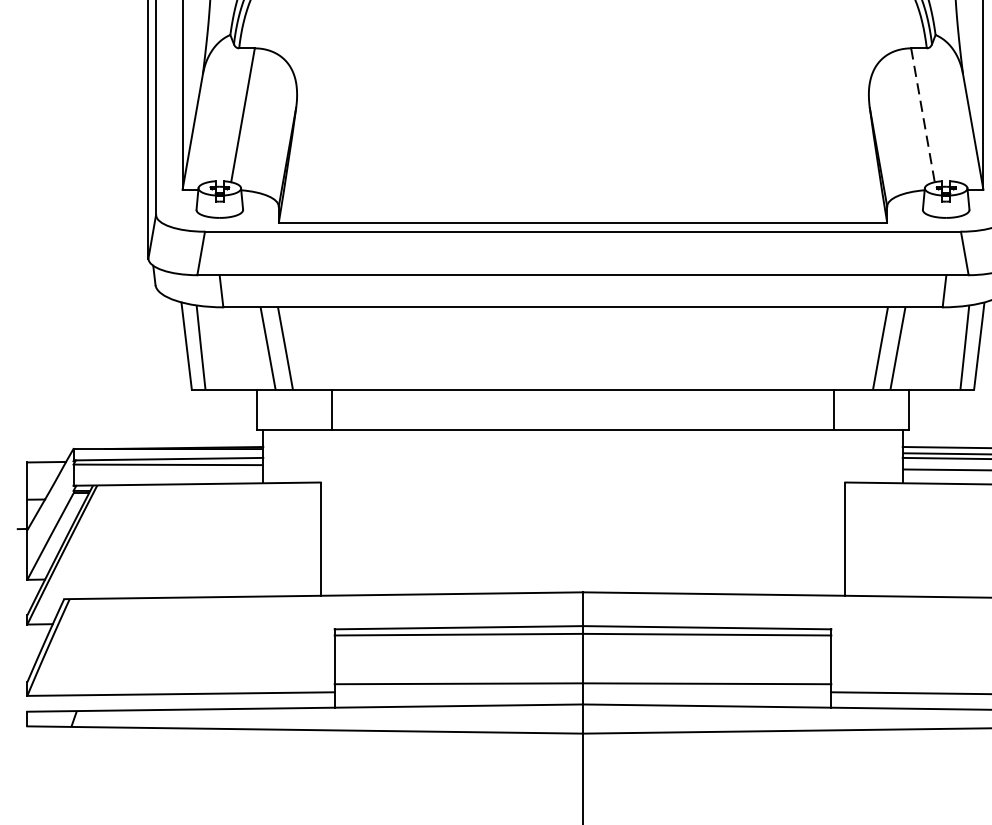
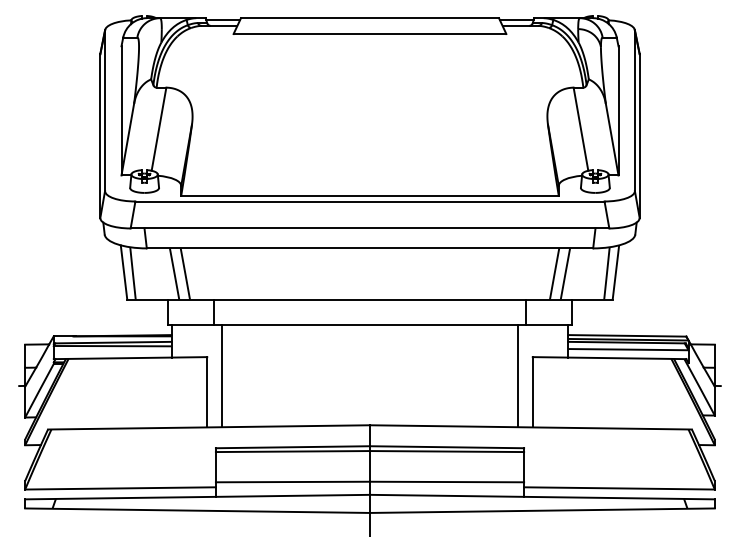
line: (923, 115) -> (581, 129), dashed -> solid
line: (343, 512) -> (221, 375), added
line: (822, 512) -> (518, 375), added

